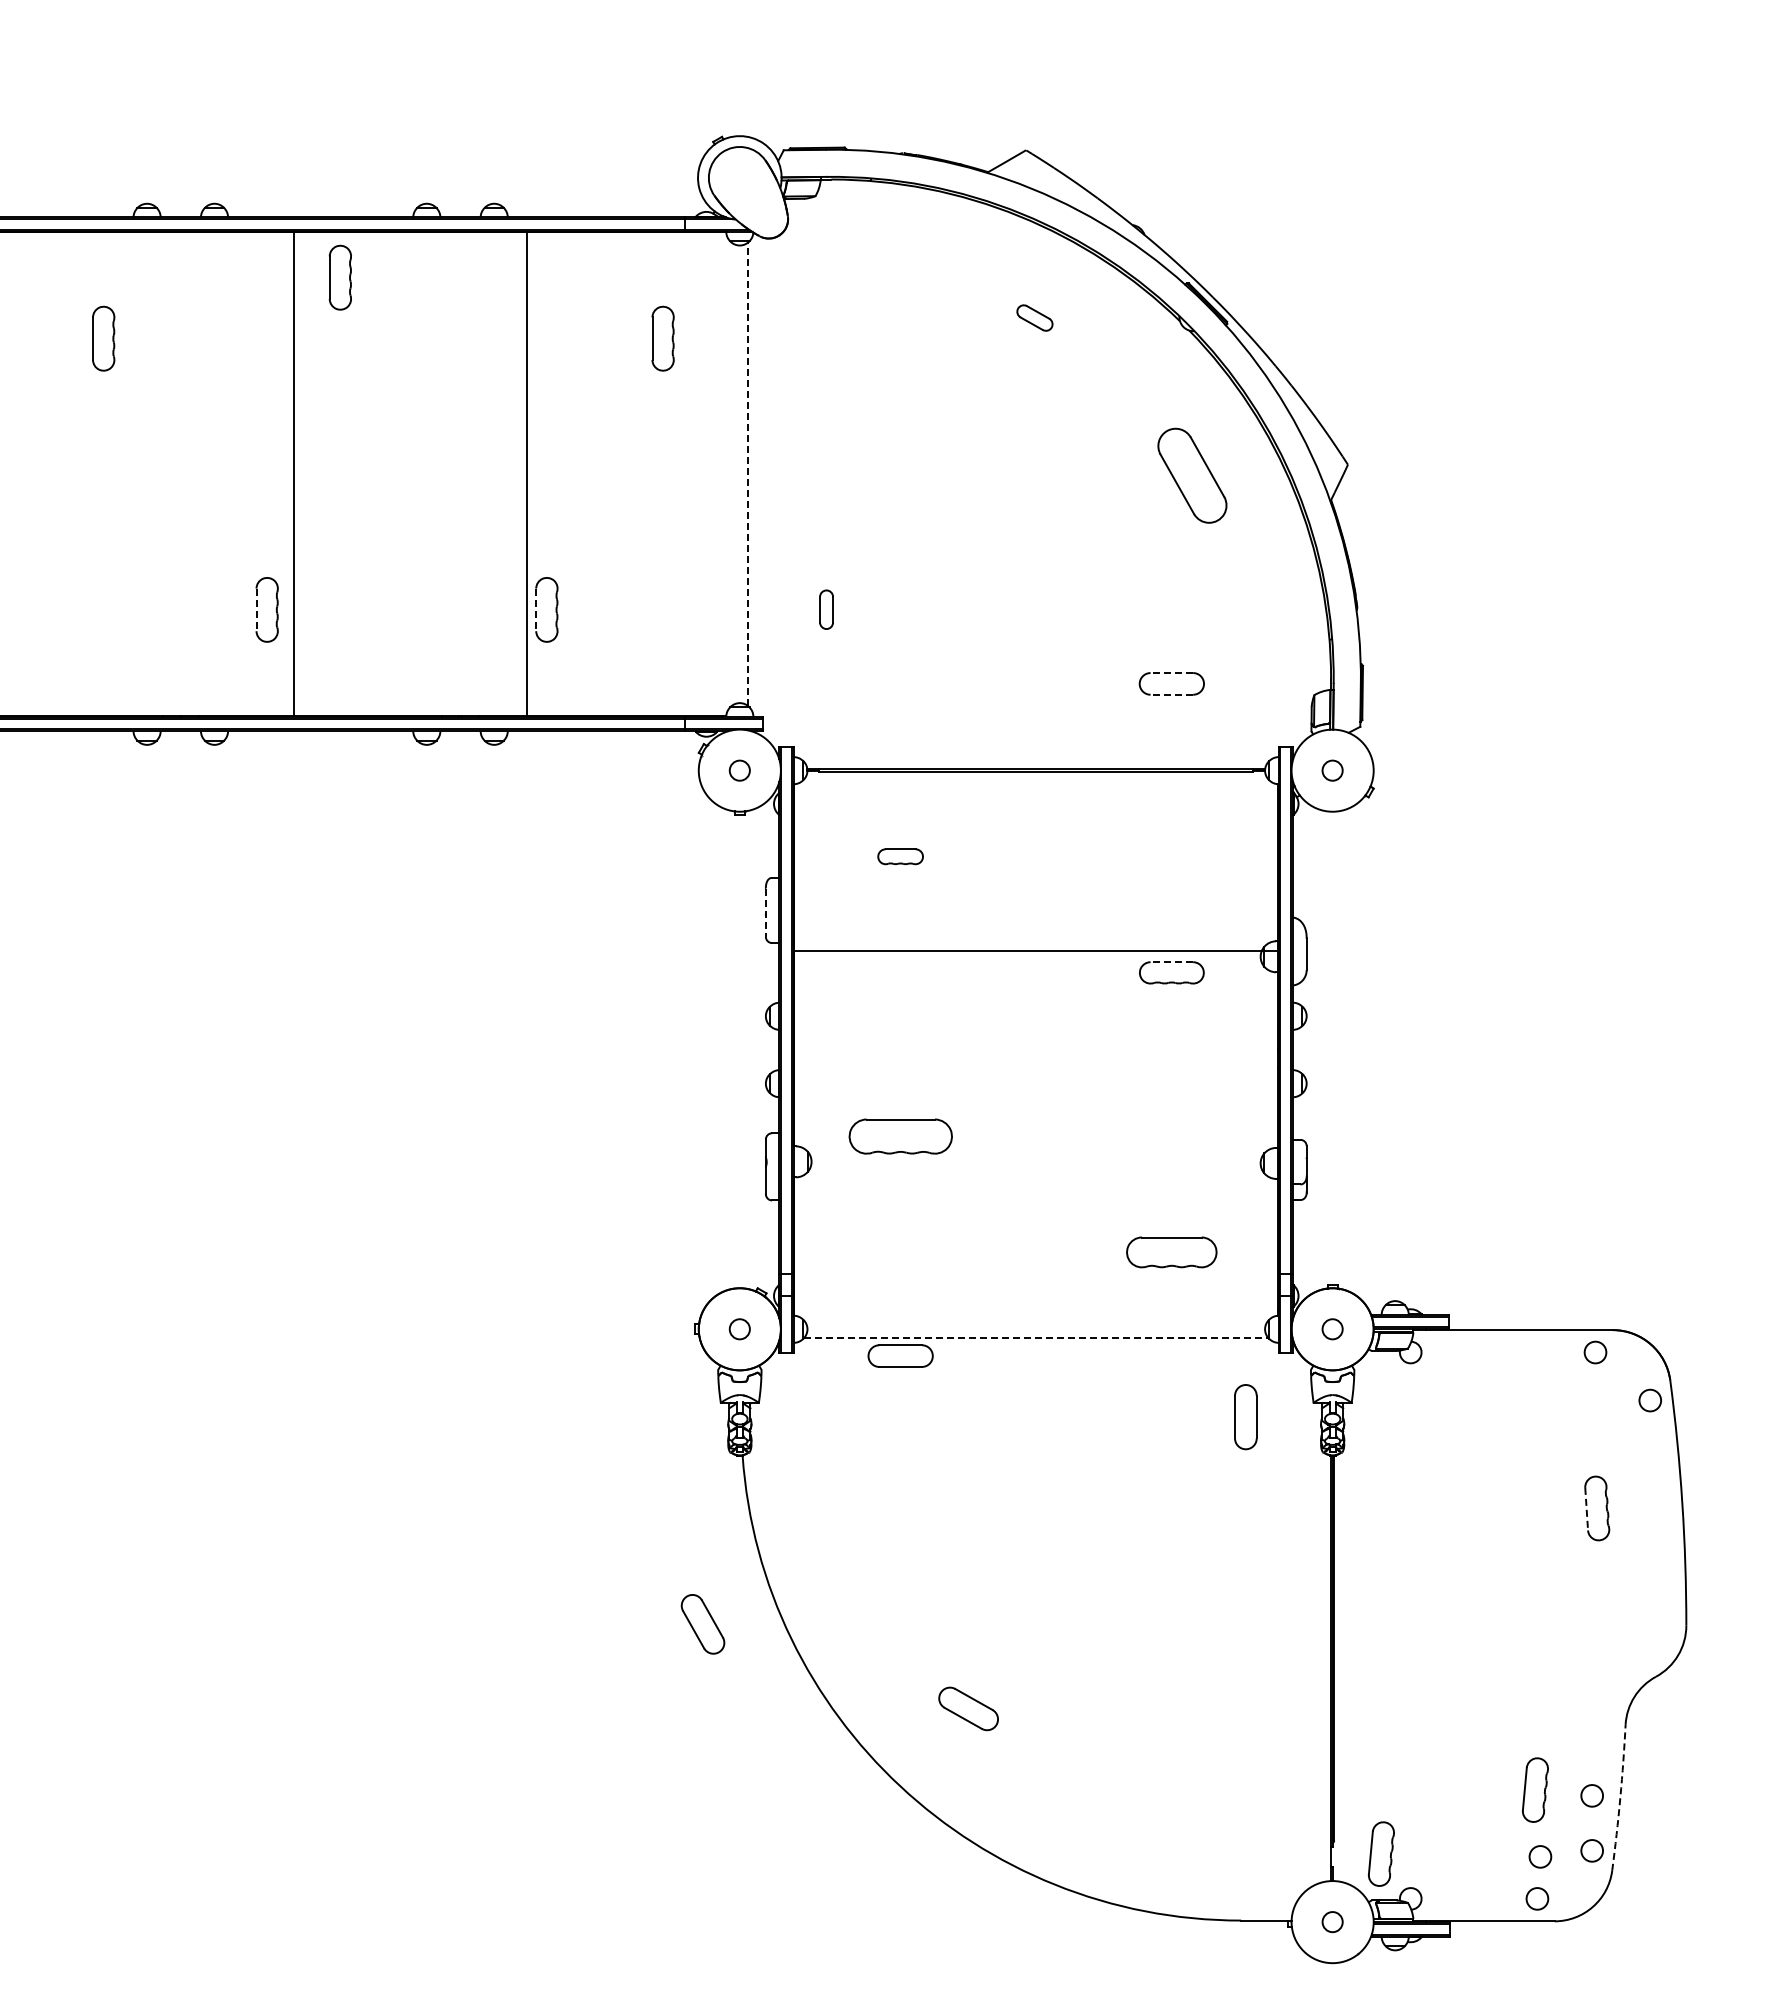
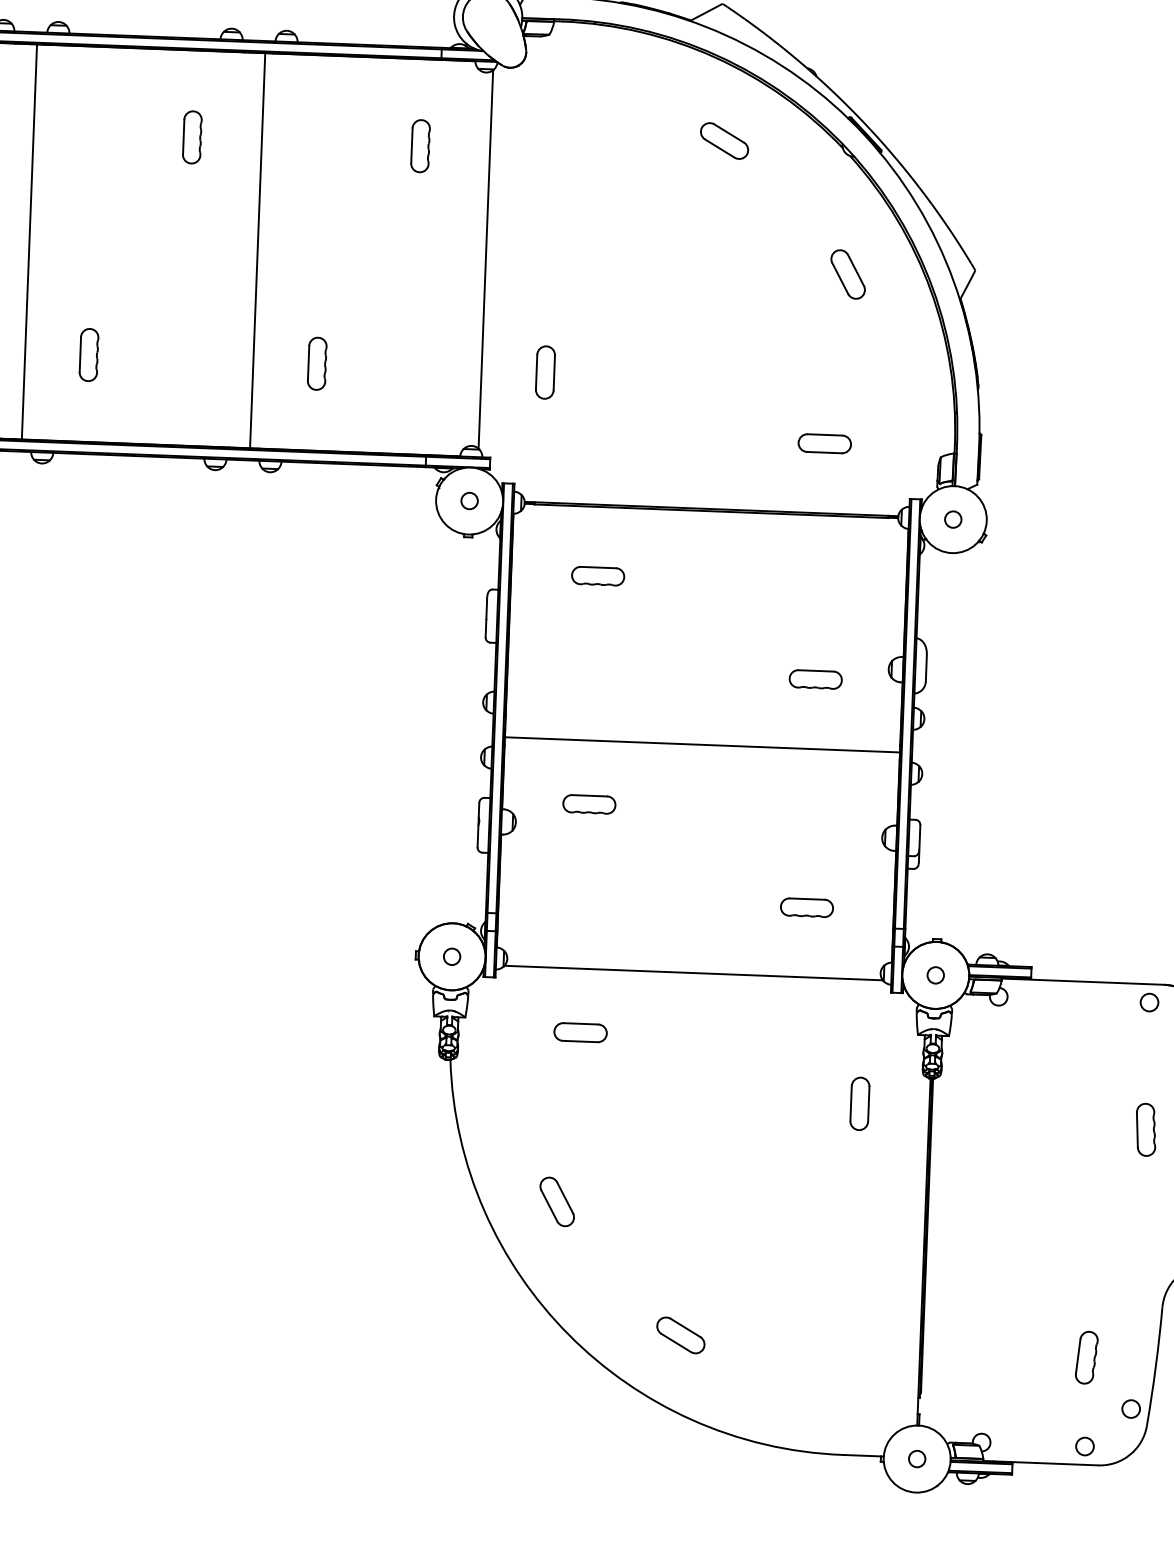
part: (339, 277) -> (191, 137), moved
part: (1034, 317) -> (724, 140), size x1.67
line: (293, 474) -> (29, 242), moved
line: (526, 474) -> (257, 250), moved
line: (748, 474) -> (485, 259), dashed -> solid
part: (1192, 475) -> (848, 274), size x0.62
part: (826, 609) -> (545, 372), size x1.67
line: (256, 610) -> (80, 355), dashed -> solid
line: (536, 610) -> (308, 363), dashed -> solid
line: (1171, 673) -> (824, 435), dashed -> solid
line: (1171, 694) -> (824, 452), dashed -> solid
part: (900, 856) -> (598, 576), size x1.43
line: (765, 913) -> (486, 618), dashed -> solid
line: (1036, 951) -> (702, 745), moved
line: (1171, 962) -> (815, 671), dashed -> solid
part: (900, 1135) -> (589, 803), size x0.62
part: (1171, 1252) -> (806, 907), size x0.71
line: (1036, 1337) -> (693, 972), dashed -> solid
part: (900, 1355) -> (580, 1032), moved
part: (1245, 1417) -> (859, 1104), moved
line: (1586, 1509) -> (1137, 1130), dashed -> solid
part: (702, 1624) -> (556, 1202), moved
part: (968, 1708) -> (680, 1335), moved
circle: (1591, 1795) -> (1132, 1363), removed
arc: (1620, 1797) -> (1155, 1366), dashed -> solid
part: (1380, 1853) -> (958, 1404), removed
circle: (1540, 1856) -> (1088, 1412), removed

